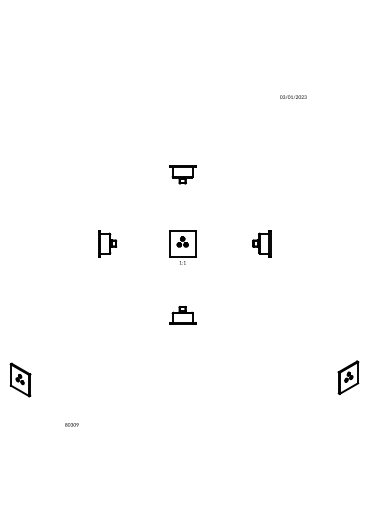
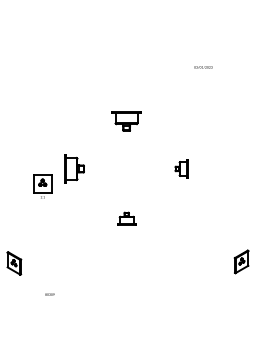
part: (182, 175) -> (126, 121), size x1.6
part: (107, 242) -> (74, 168), size x1.6
part: (182, 247) -> (42, 186), moved

